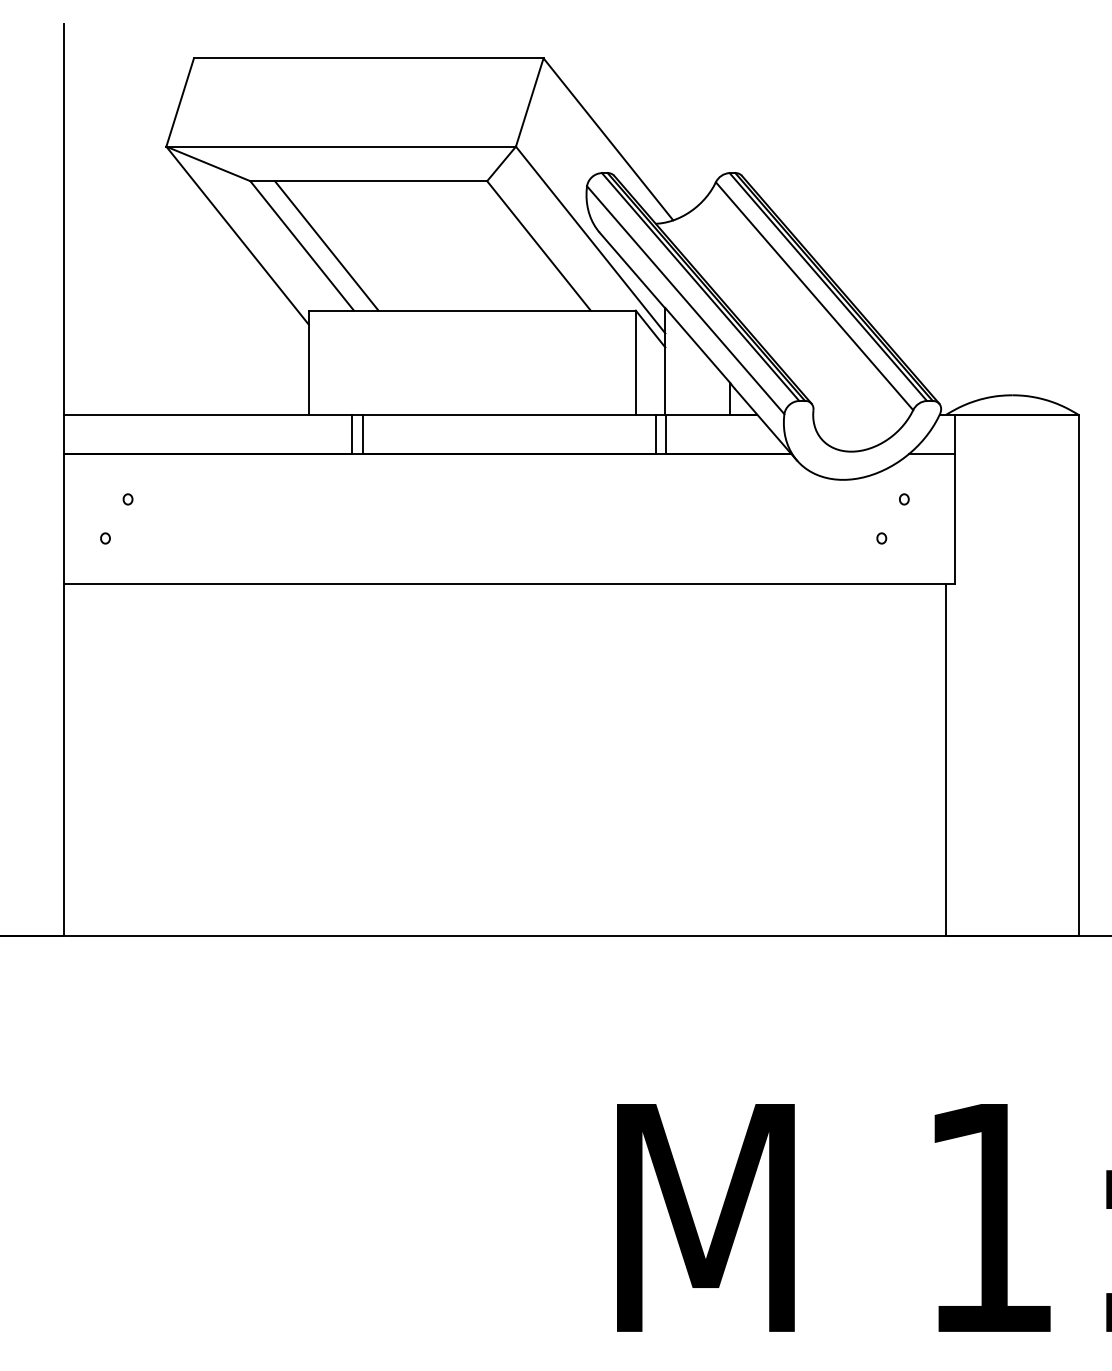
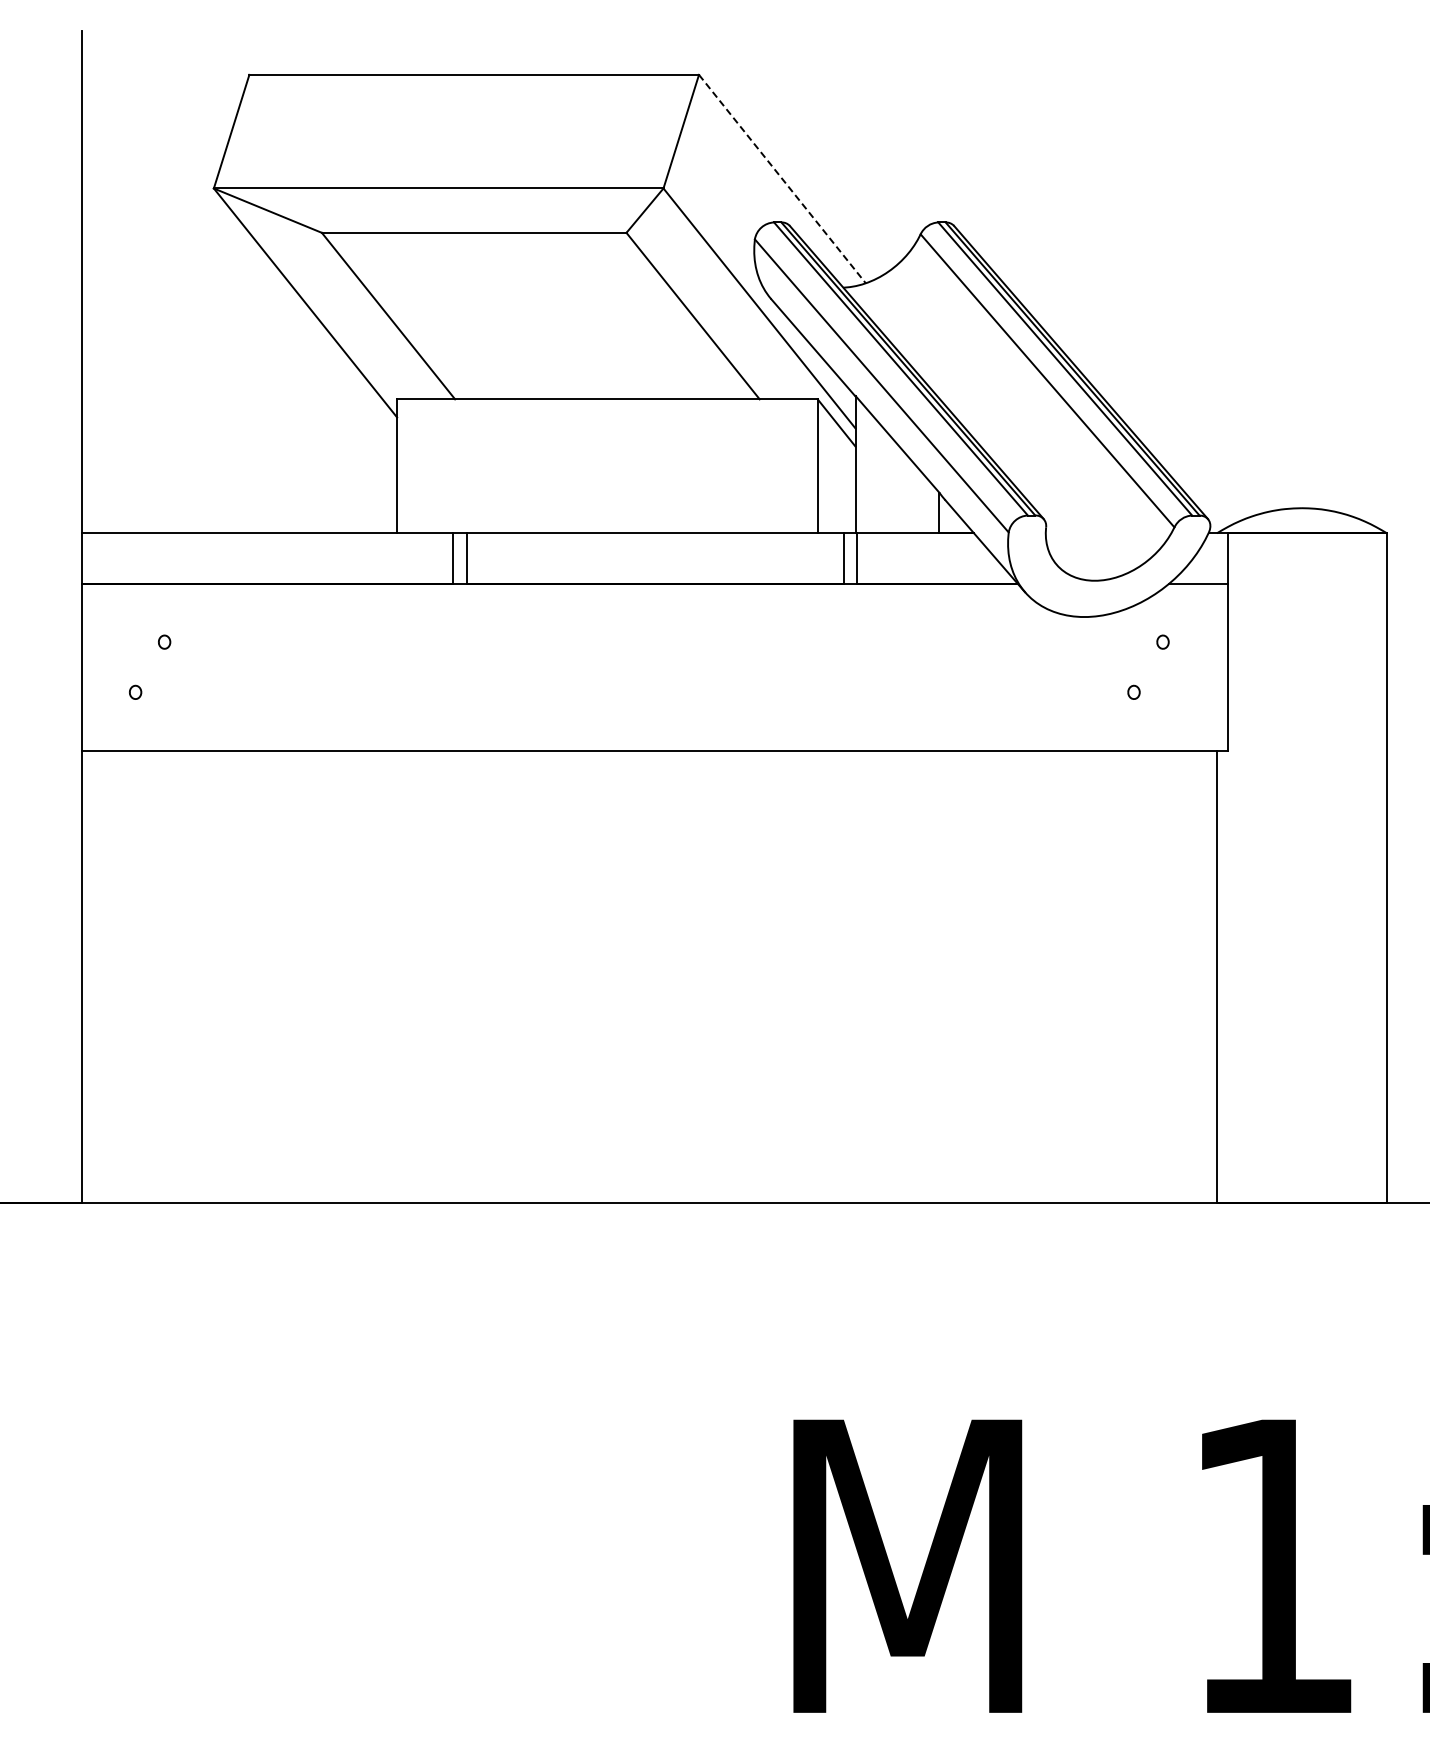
line: (608, 139) -> (782, 179), solid -> dashed
line: (326, 245) -> (419, 315), removed

